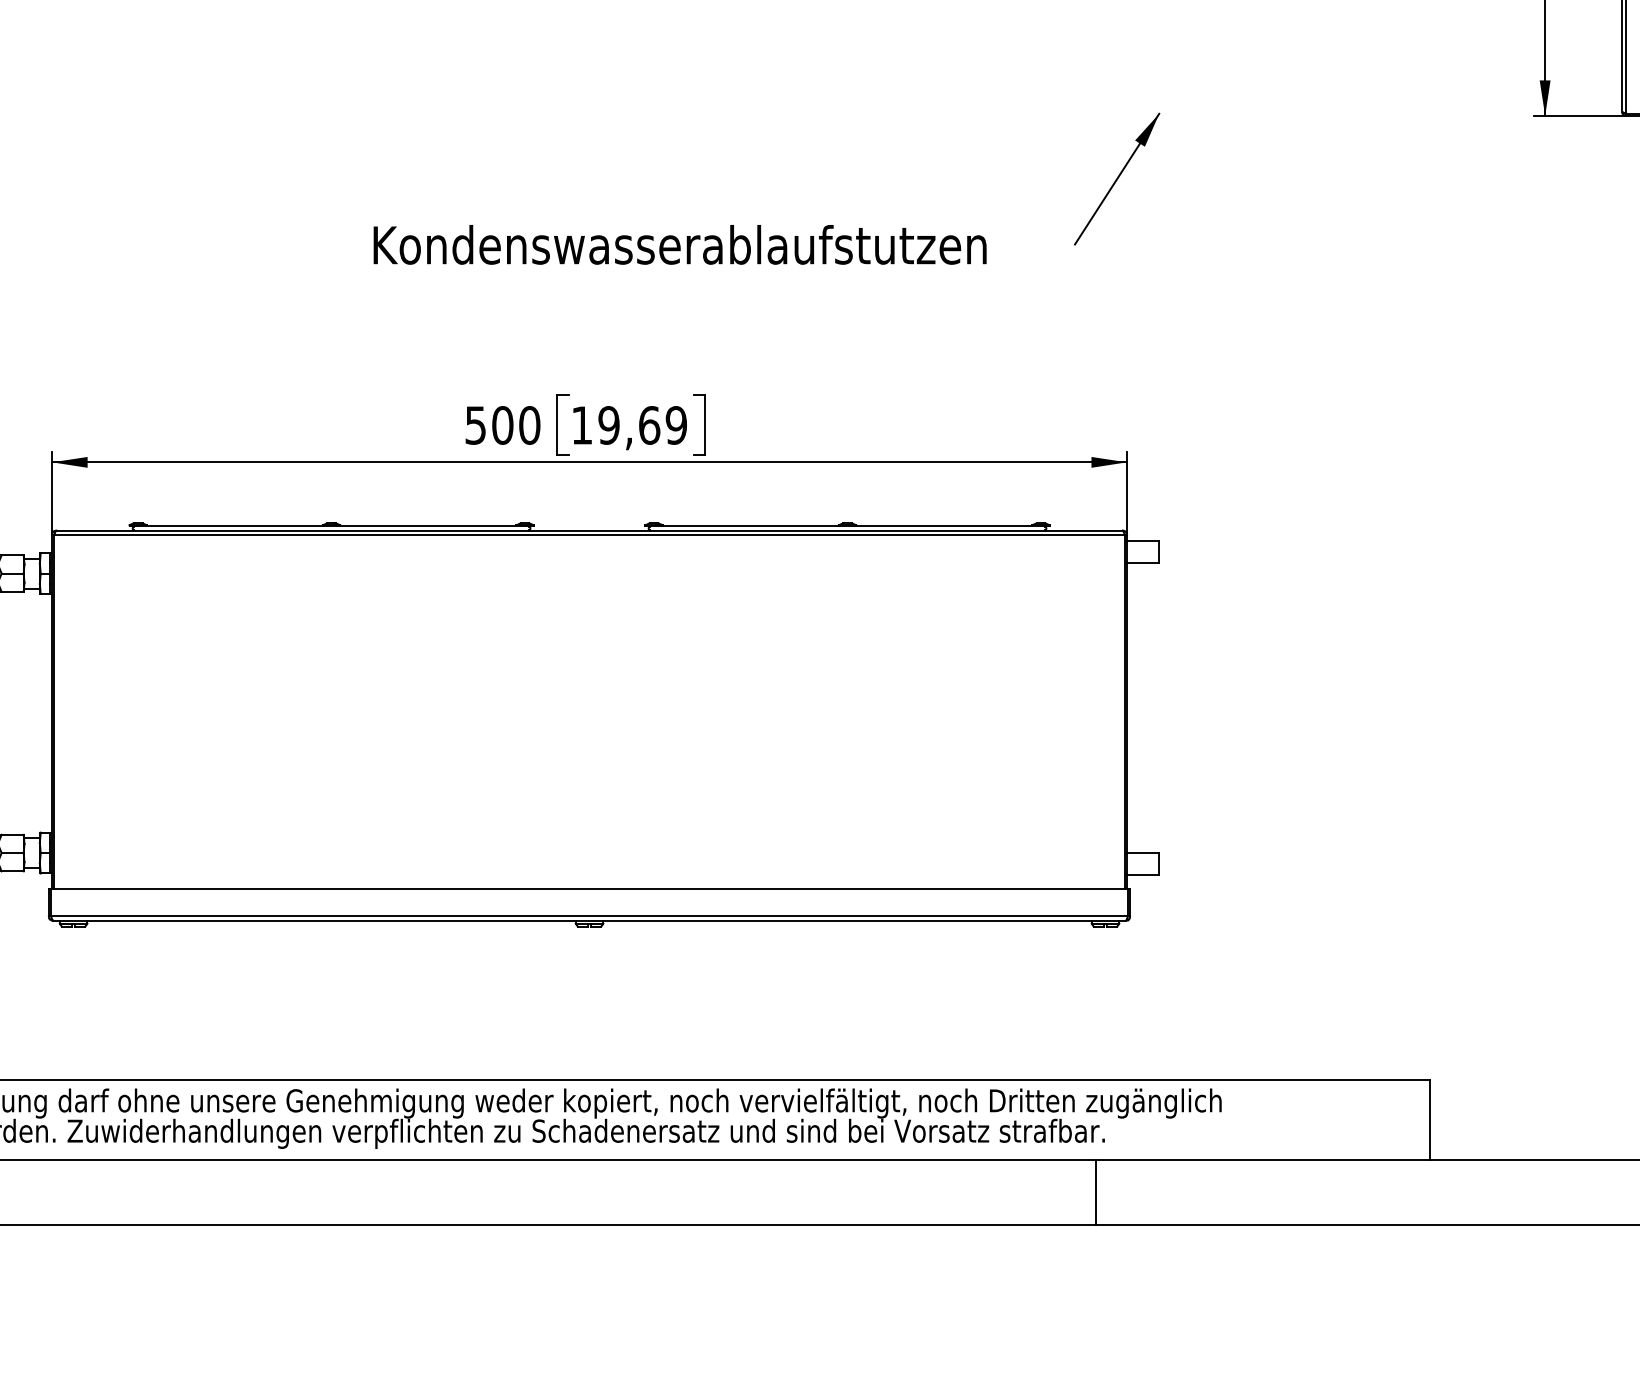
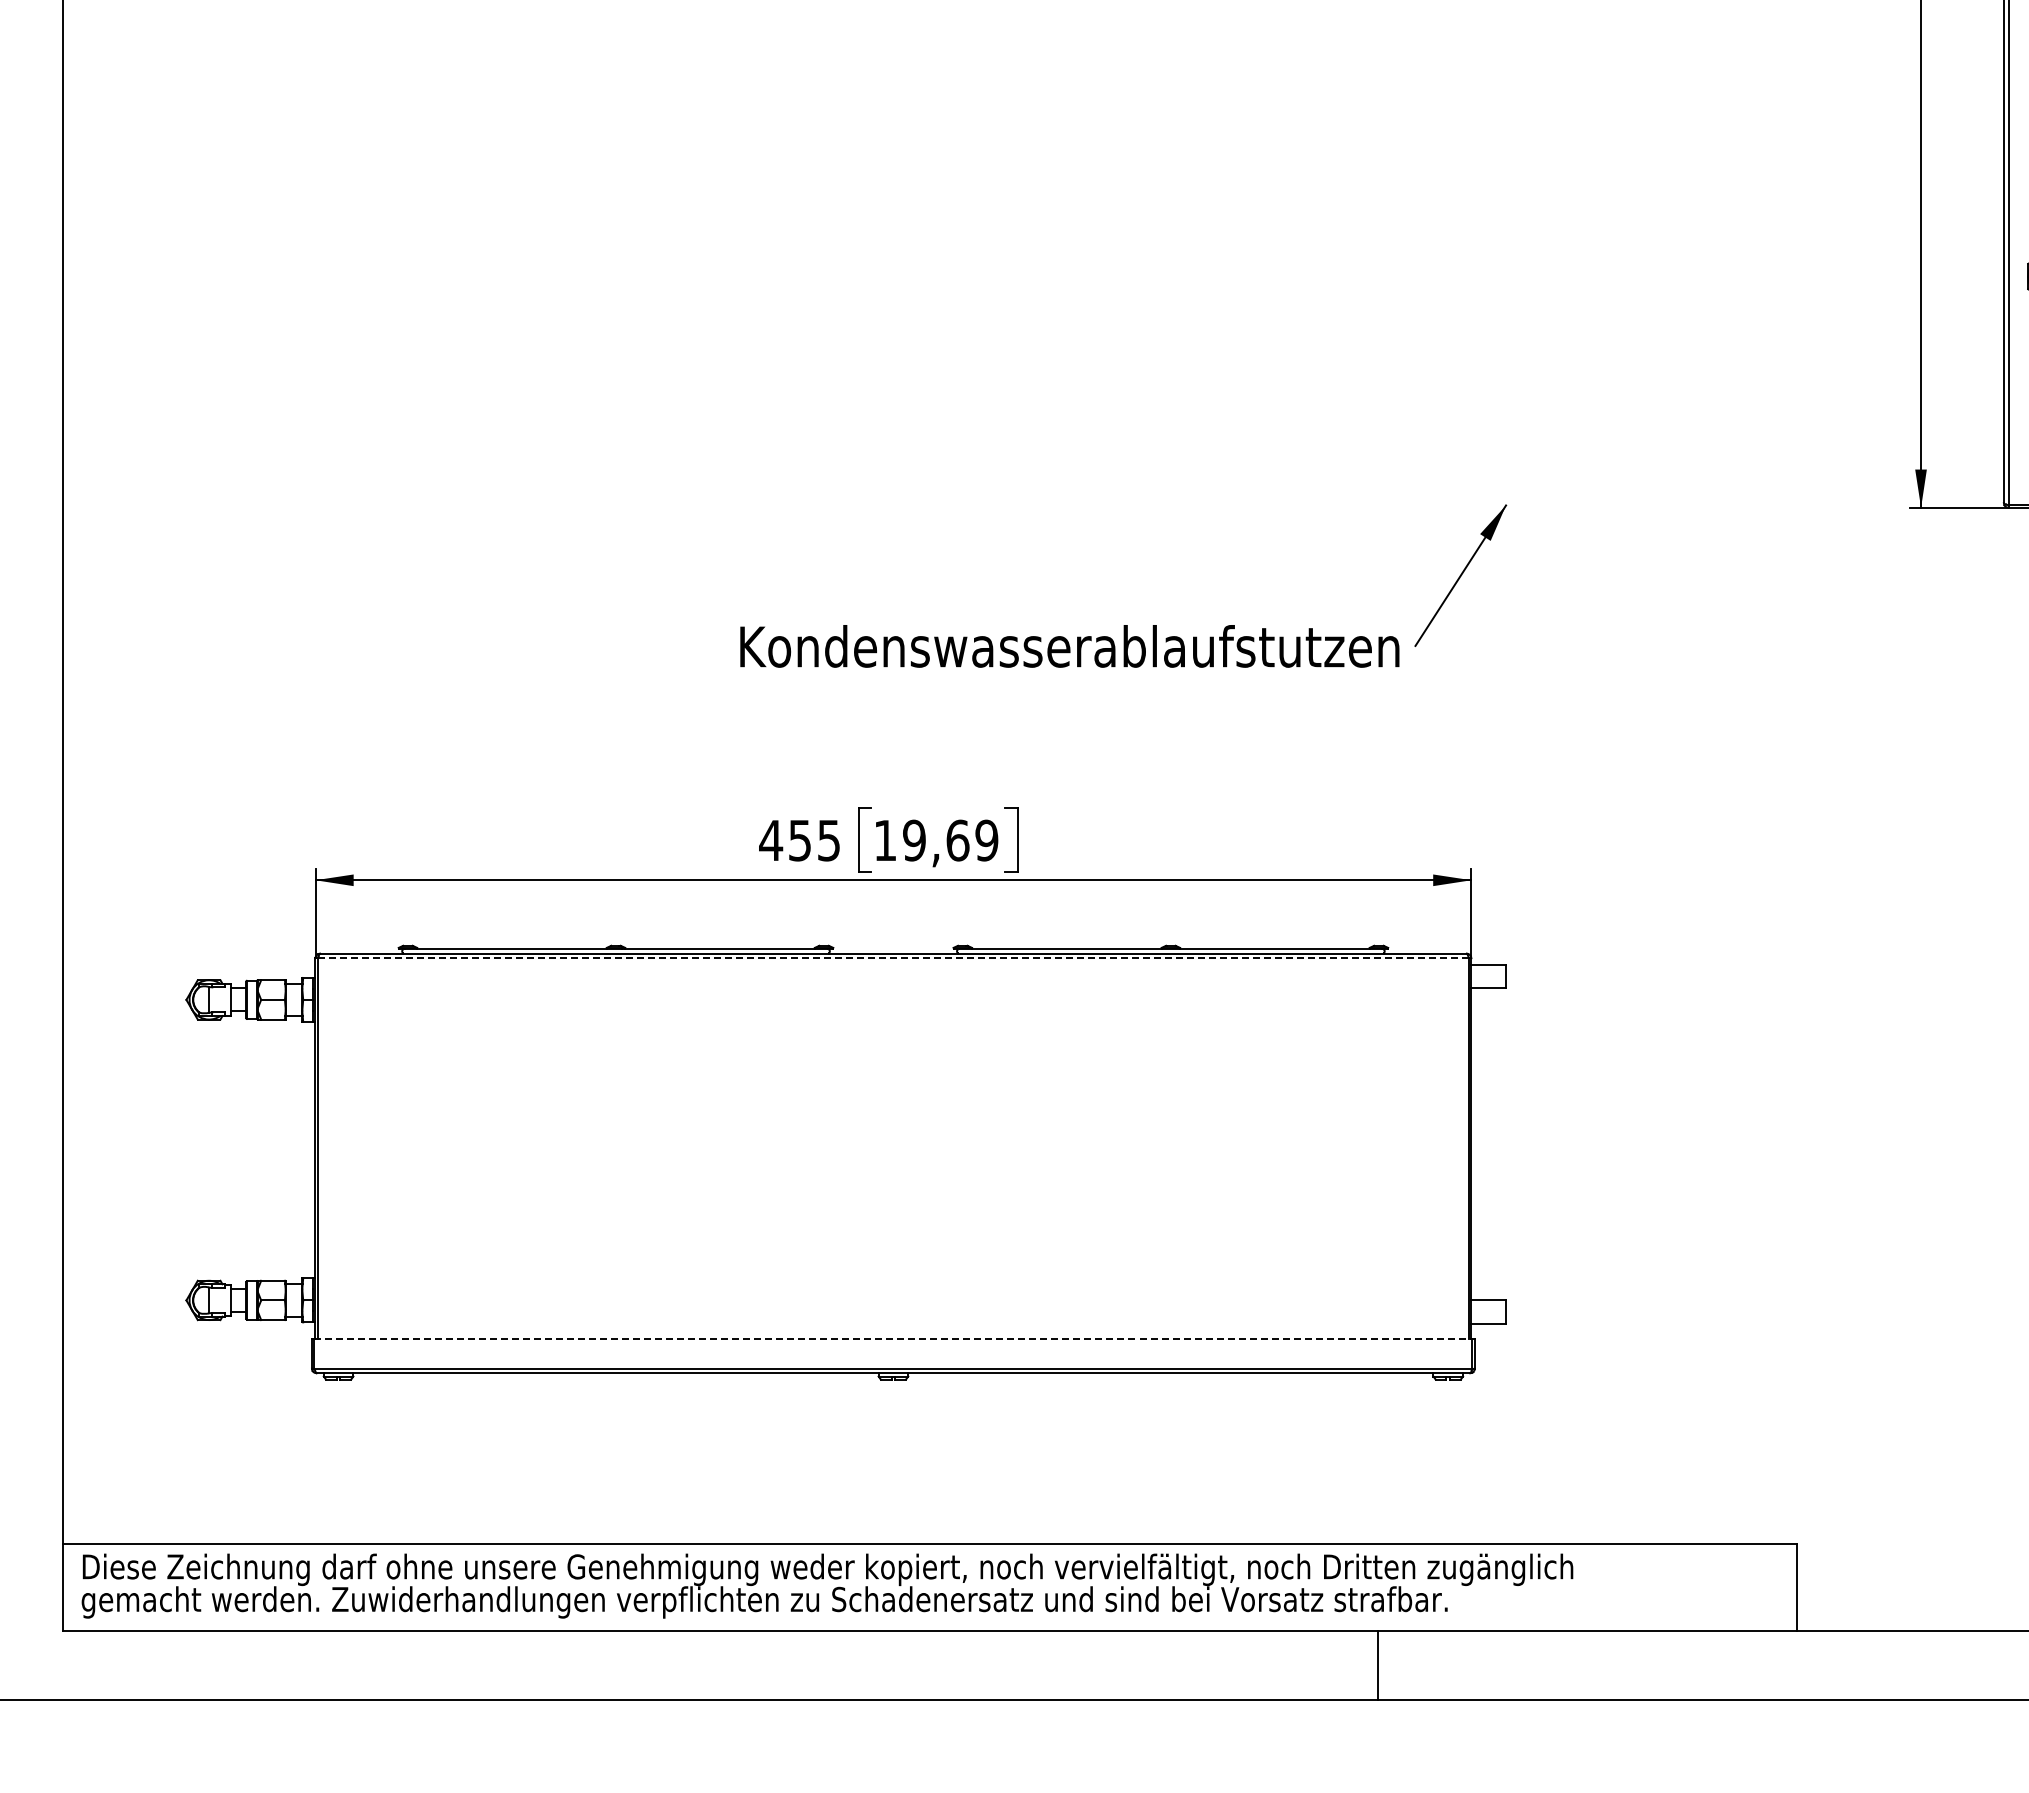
text: (679, 244) -> (1069, 646), moved
text: (502, 425) -> (799, 840), 500 -> 455
line: (589, 535) -> (893, 958), solid -> dashed
line: (589, 888) -> (893, 1338), solid -> dashed
line: (1096, 1192) -> (1378, 1665), moved

